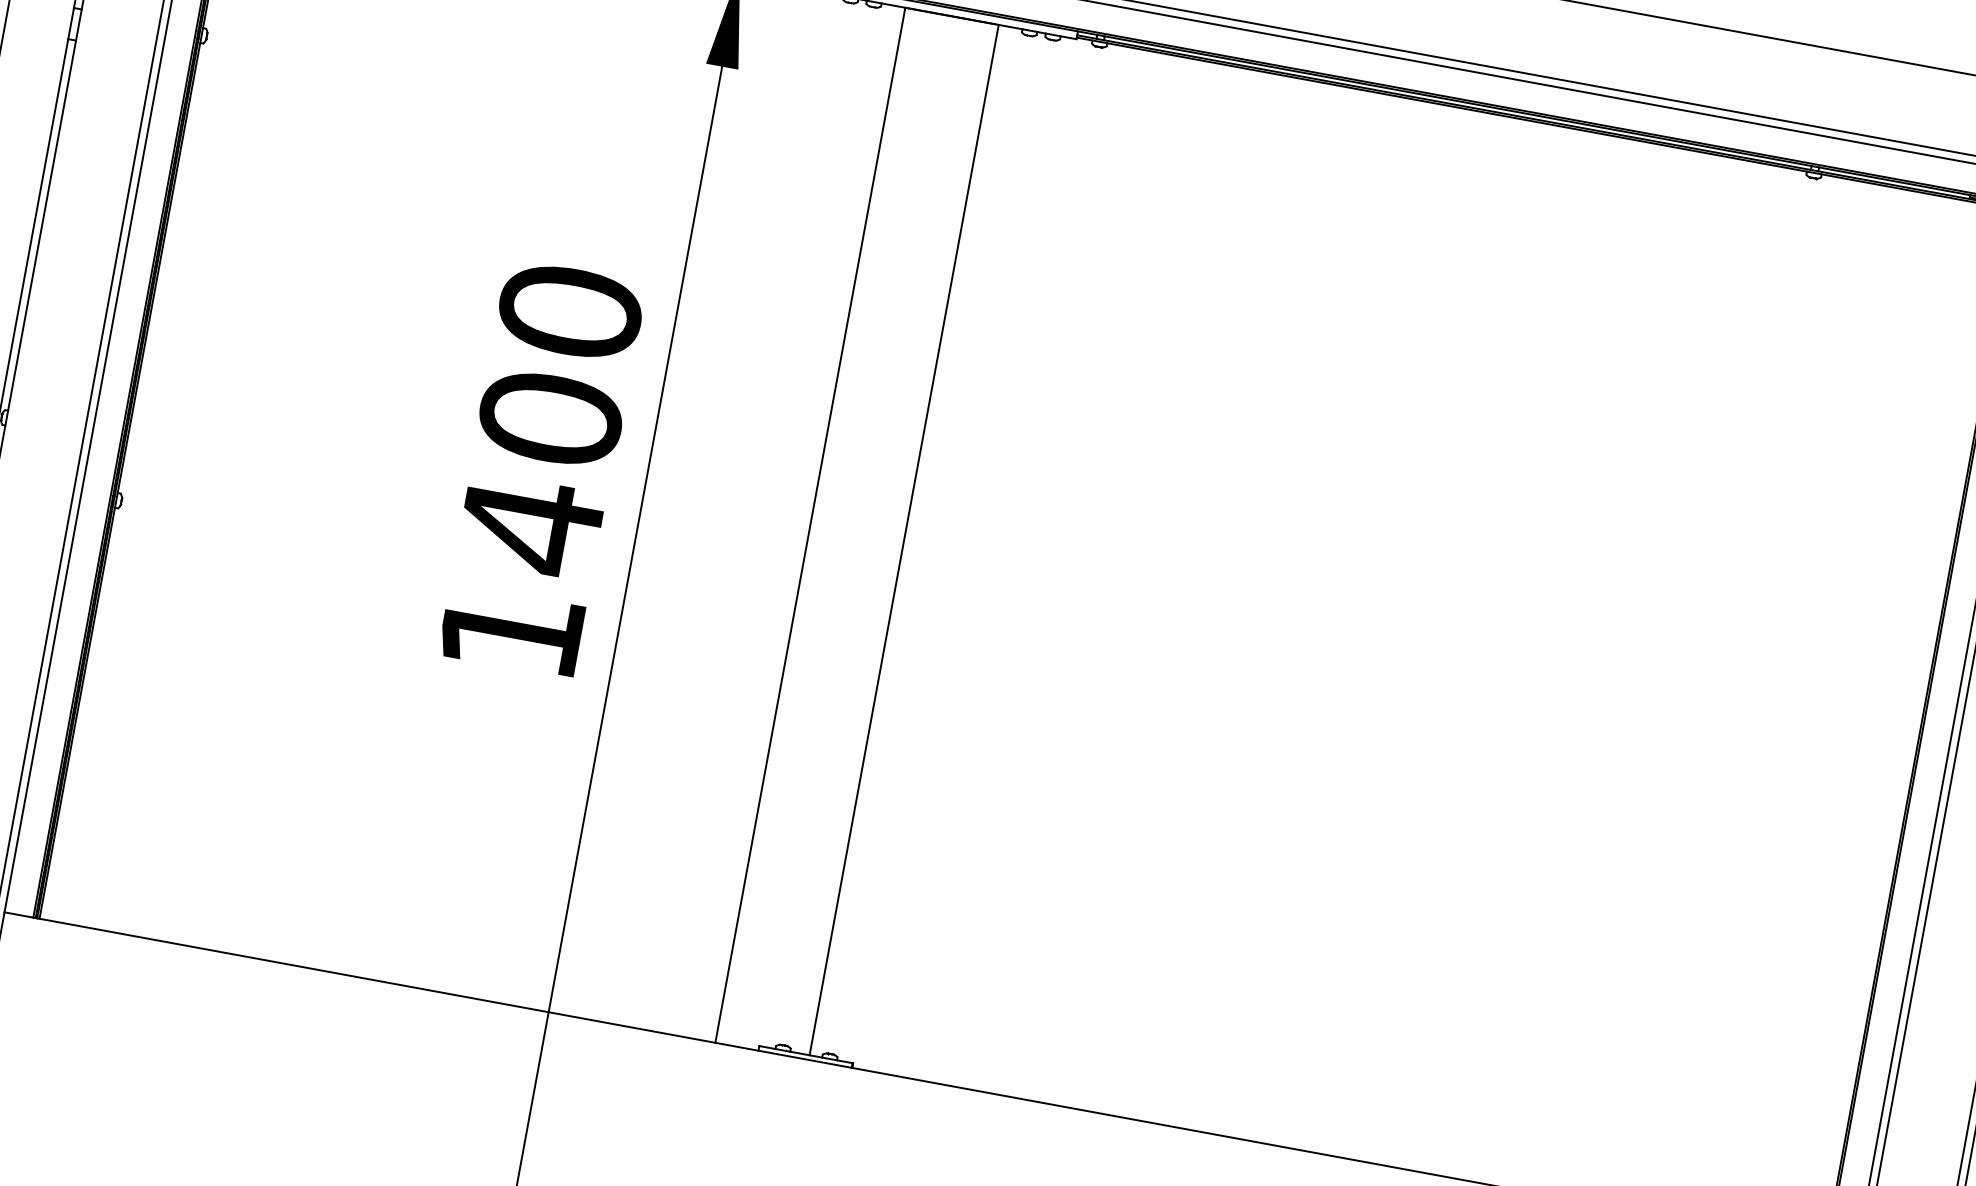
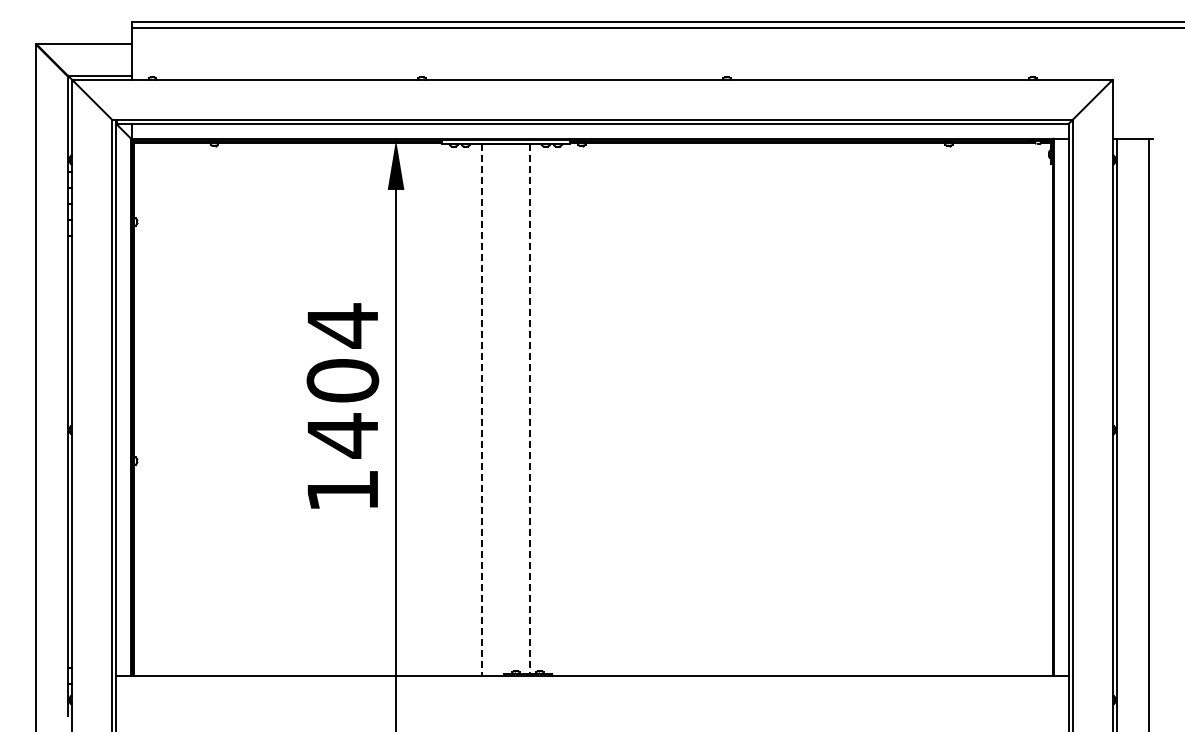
text: (569, 311) -> (342, 325), 1400 -> 1404
line: (809, 526) -> (481, 410), solid -> dashed
line: (903, 539) -> (529, 408), solid -> dashed

